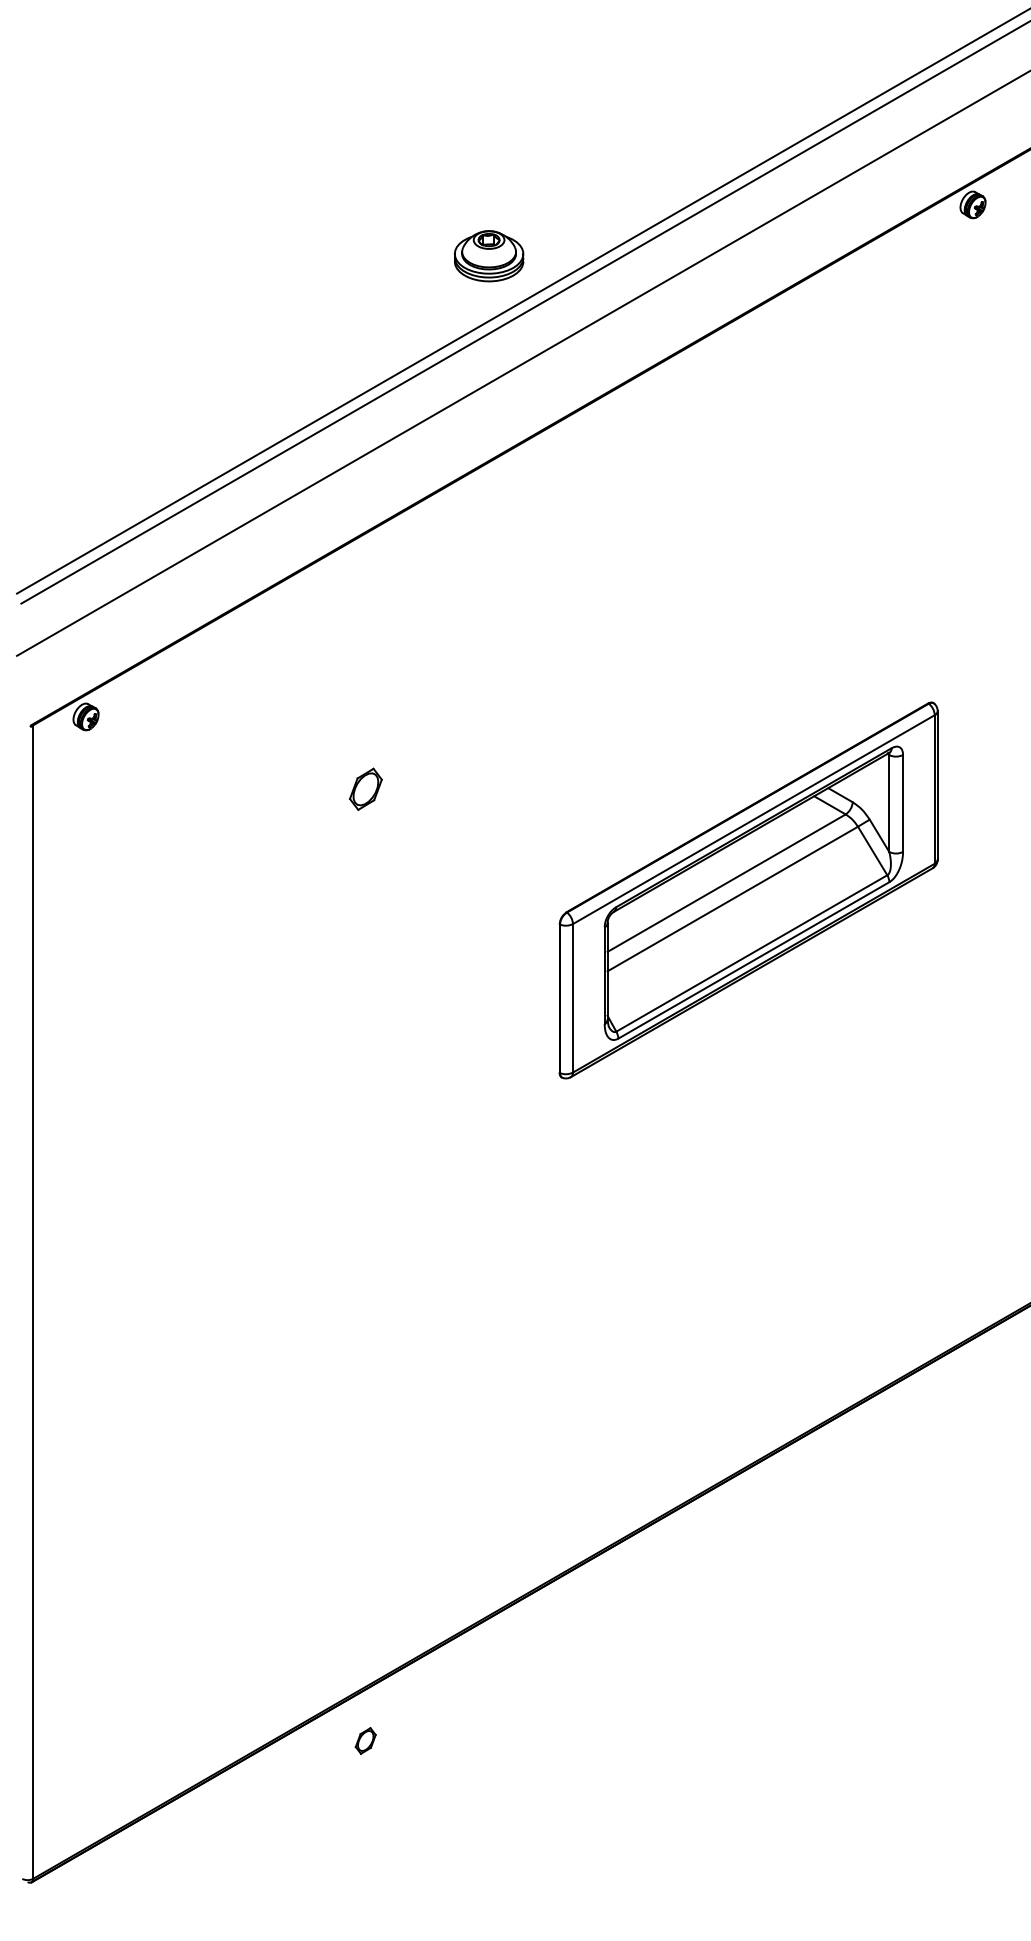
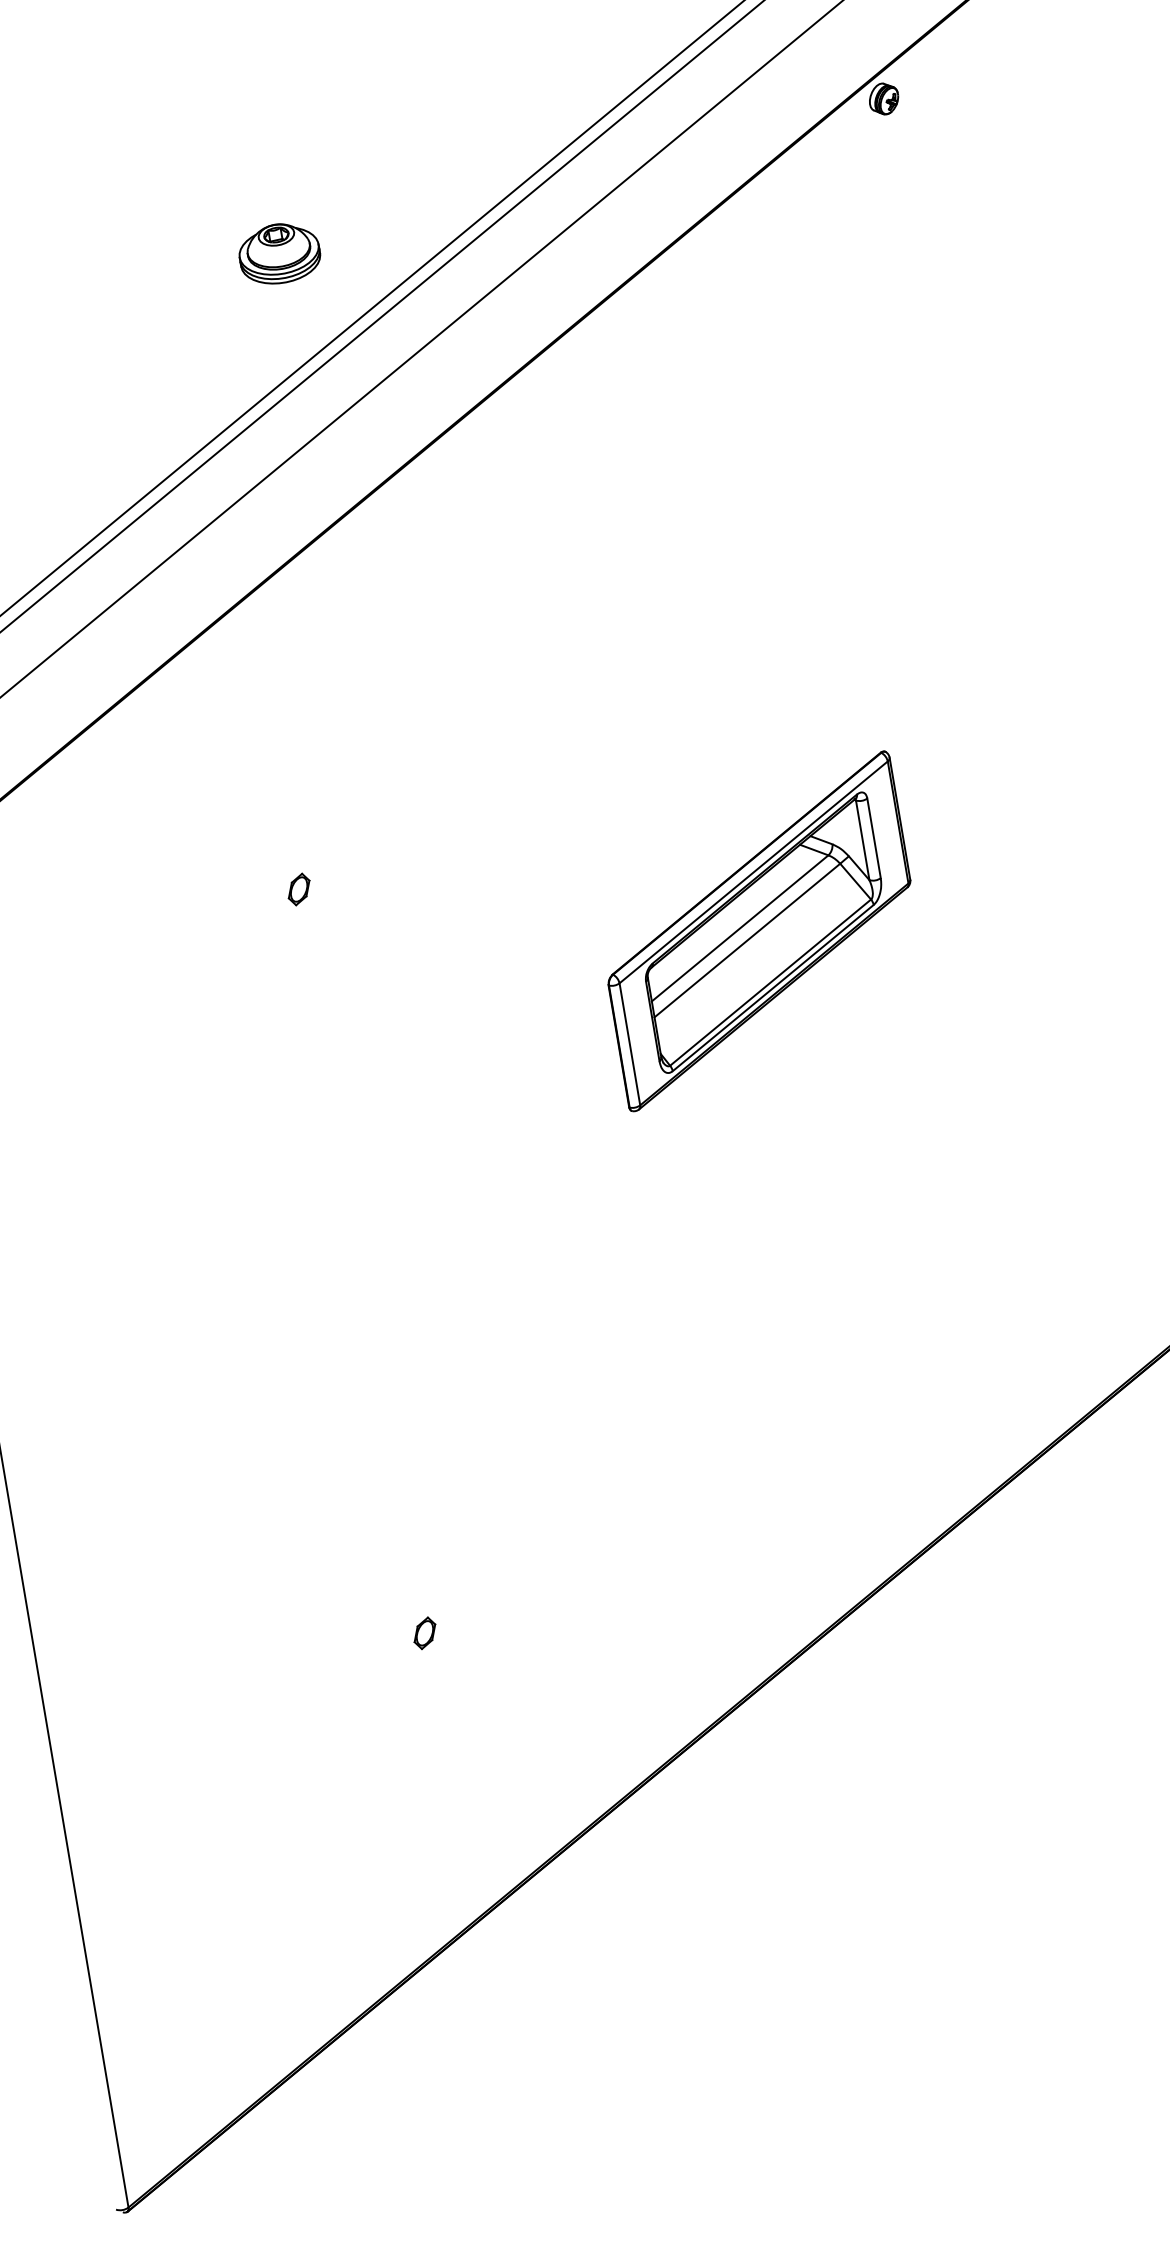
part: (489, 256) -> (280, 253), moved
part: (365, 789) -> (298, 889), size x0.62
part: (748, 890) -> (759, 931), size x0.71
part: (365, 1740) -> (424, 1632), moved

